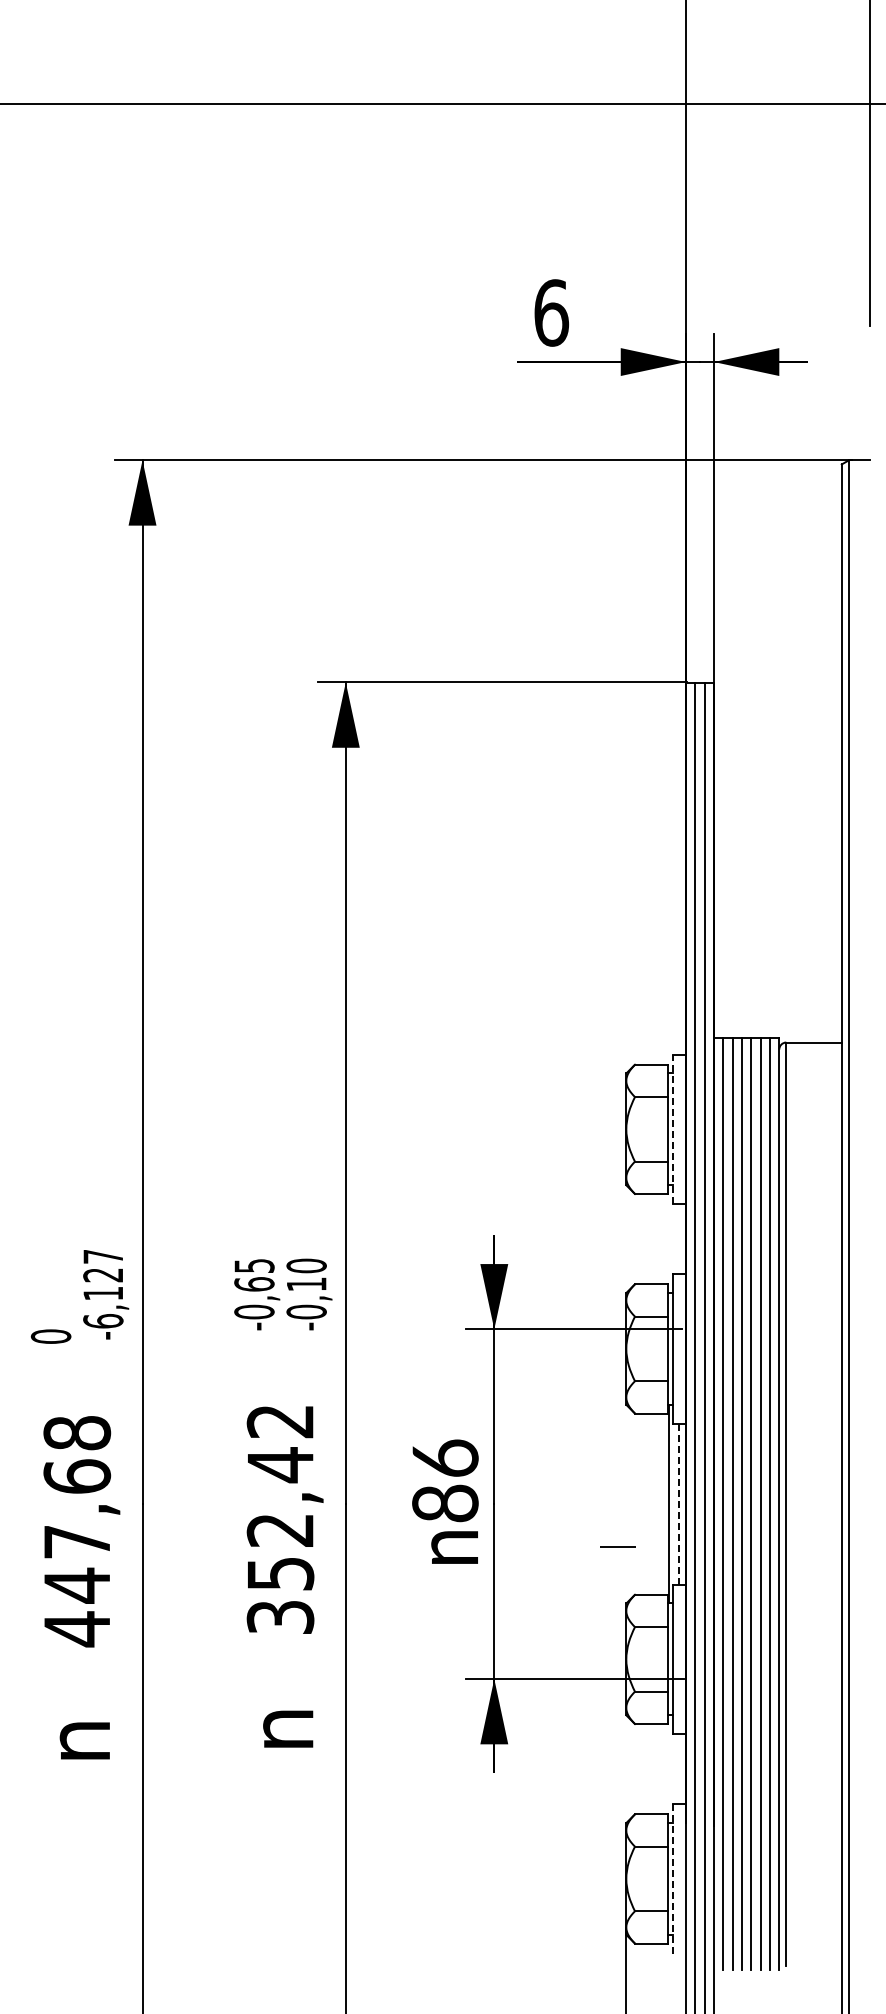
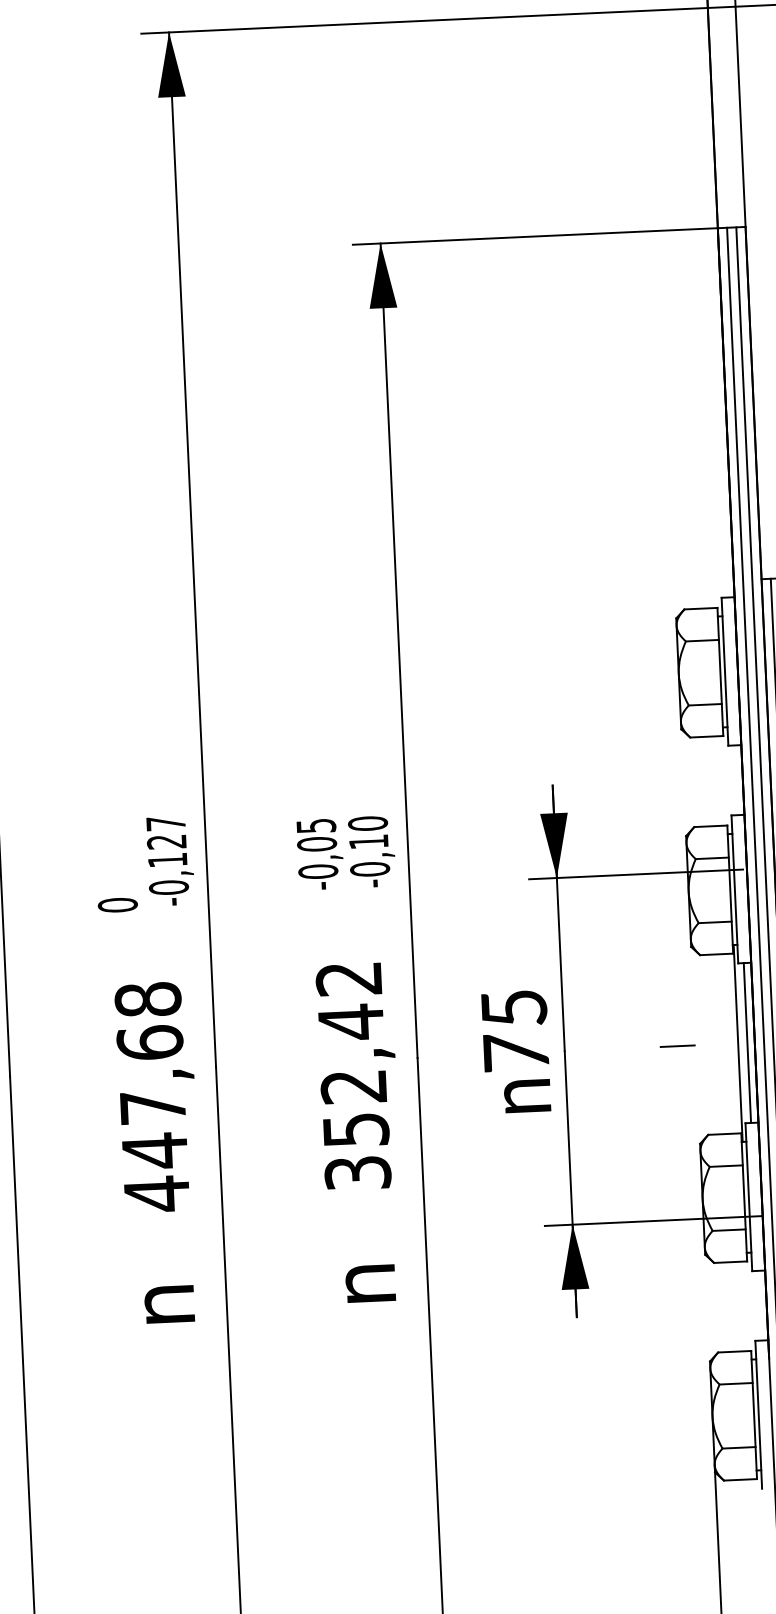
line: (672, 1129) -> (724, 671), dashed -> solid
text: (254, 1284) -> (317, 844), -0,65 -> -0,05
text: (103, 1321) -> (169, 887), -6,127 -> -0,127
text: (445, 1480) -> (515, 1030), 86 -> 75
line: (678, 1504) -> (747, 1043), dashed -> solid
line: (617, 1546) -> (676, 1045), moved
line: (672, 1878) -> (758, 1414), dashed -> solid

